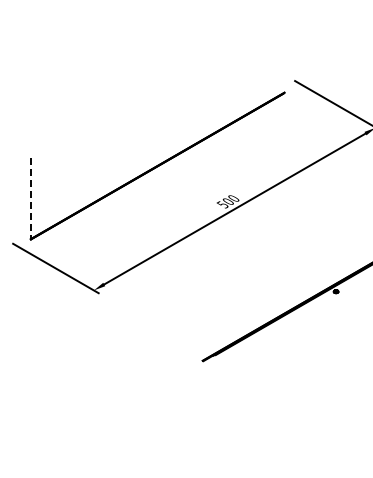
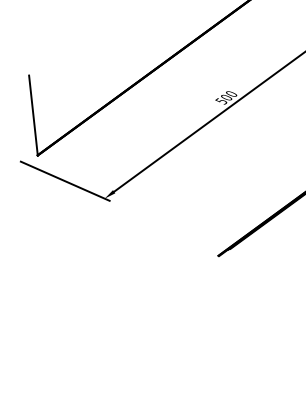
line: (30, 198) -> (33, 115), dashed -> solid

